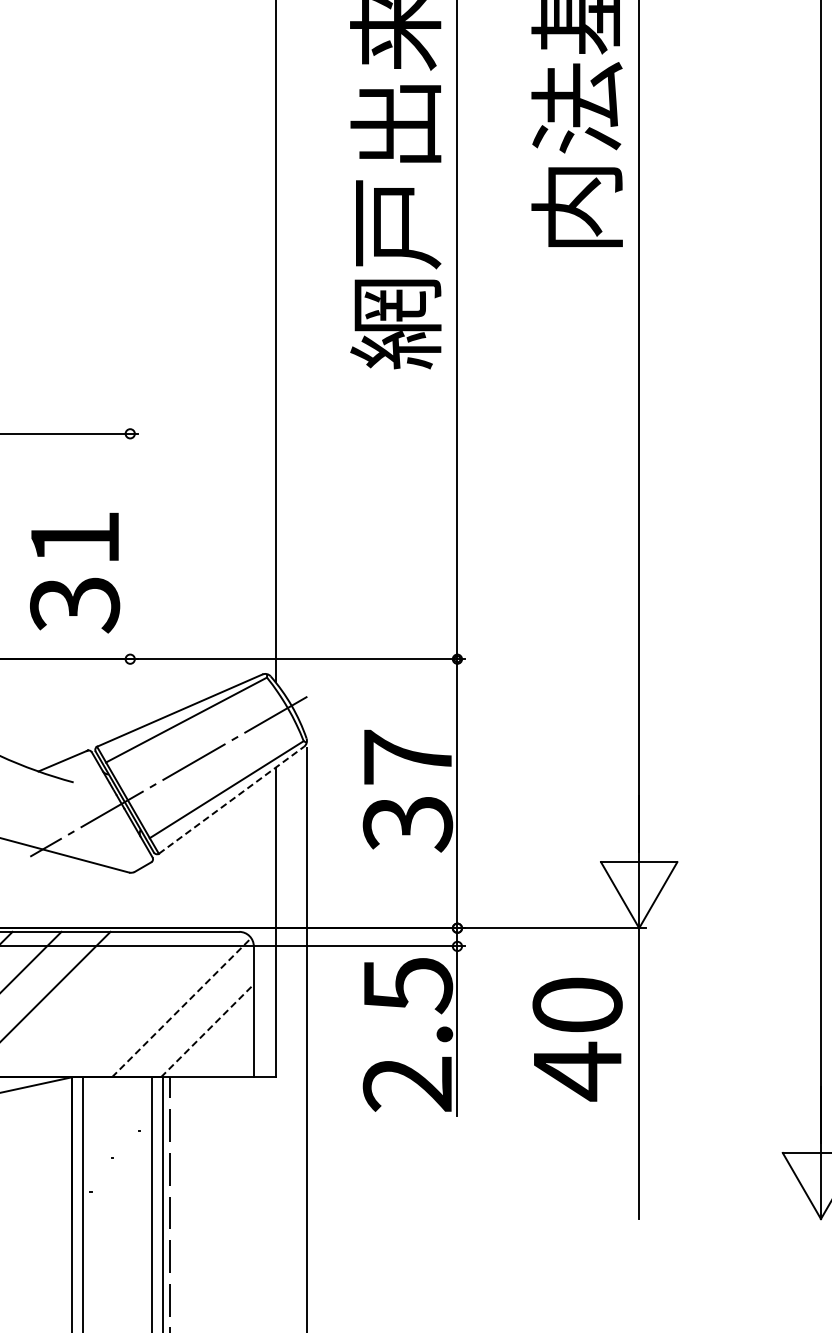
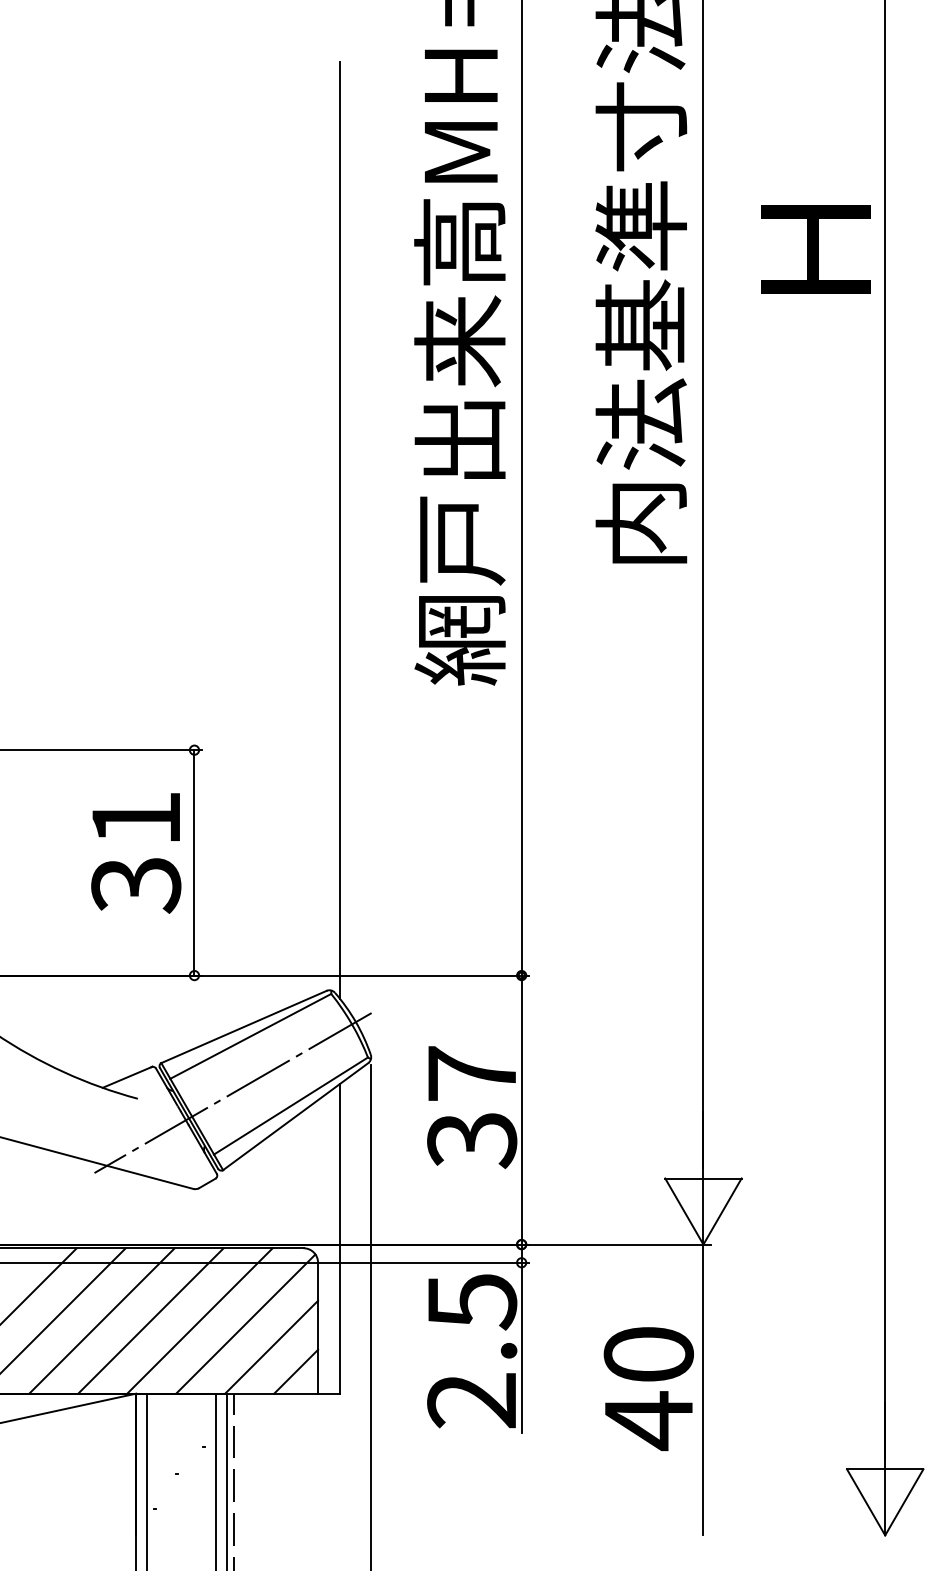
line: (130, 546) -> (194, 862), added
text: (75, 573) -> (136, 853), moved
line: (232, 800) -> (296, 1116), dashed -> solid
line: (86, 1004) -> (150, 1320), added
line: (135, 1004) -> (199, 1320), added
line: (182, 1007) -> (246, 1323), dashed -> solid
line: (207, 1031) -> (271, 1347), dashed -> solid
text: (577, 1039) -> (648, 1388), moved
line: (232, 1055) -> (296, 1371), added

